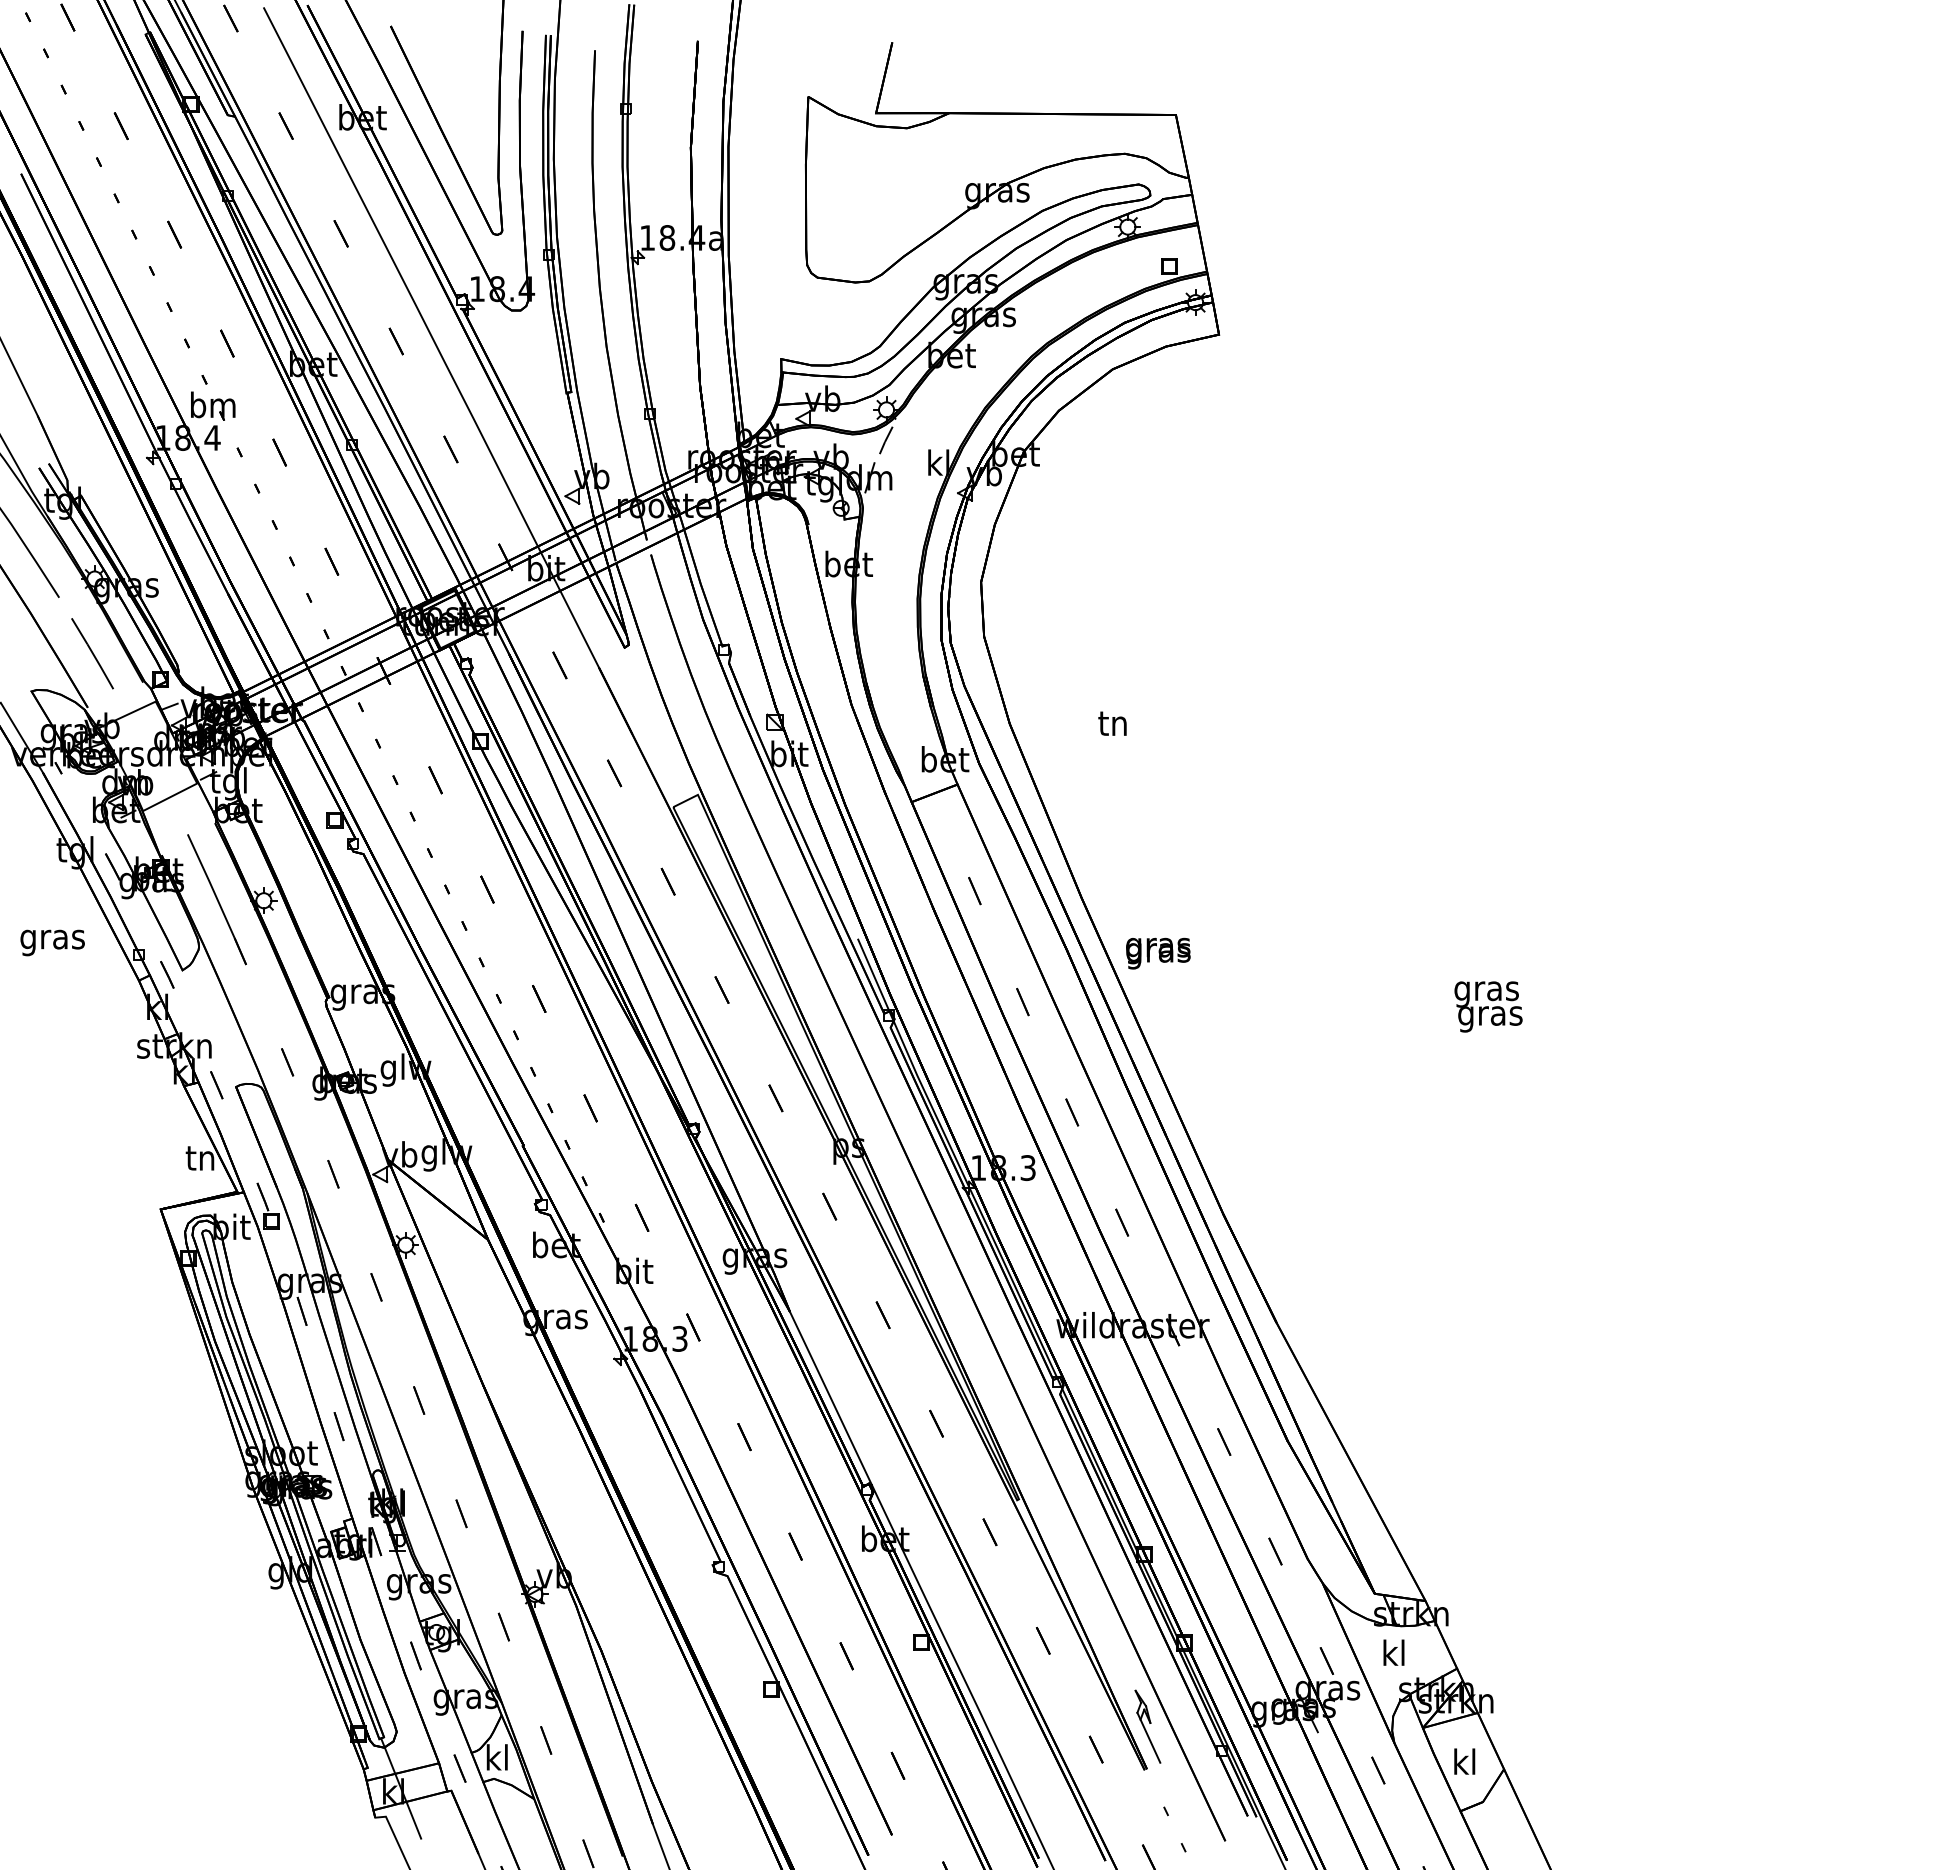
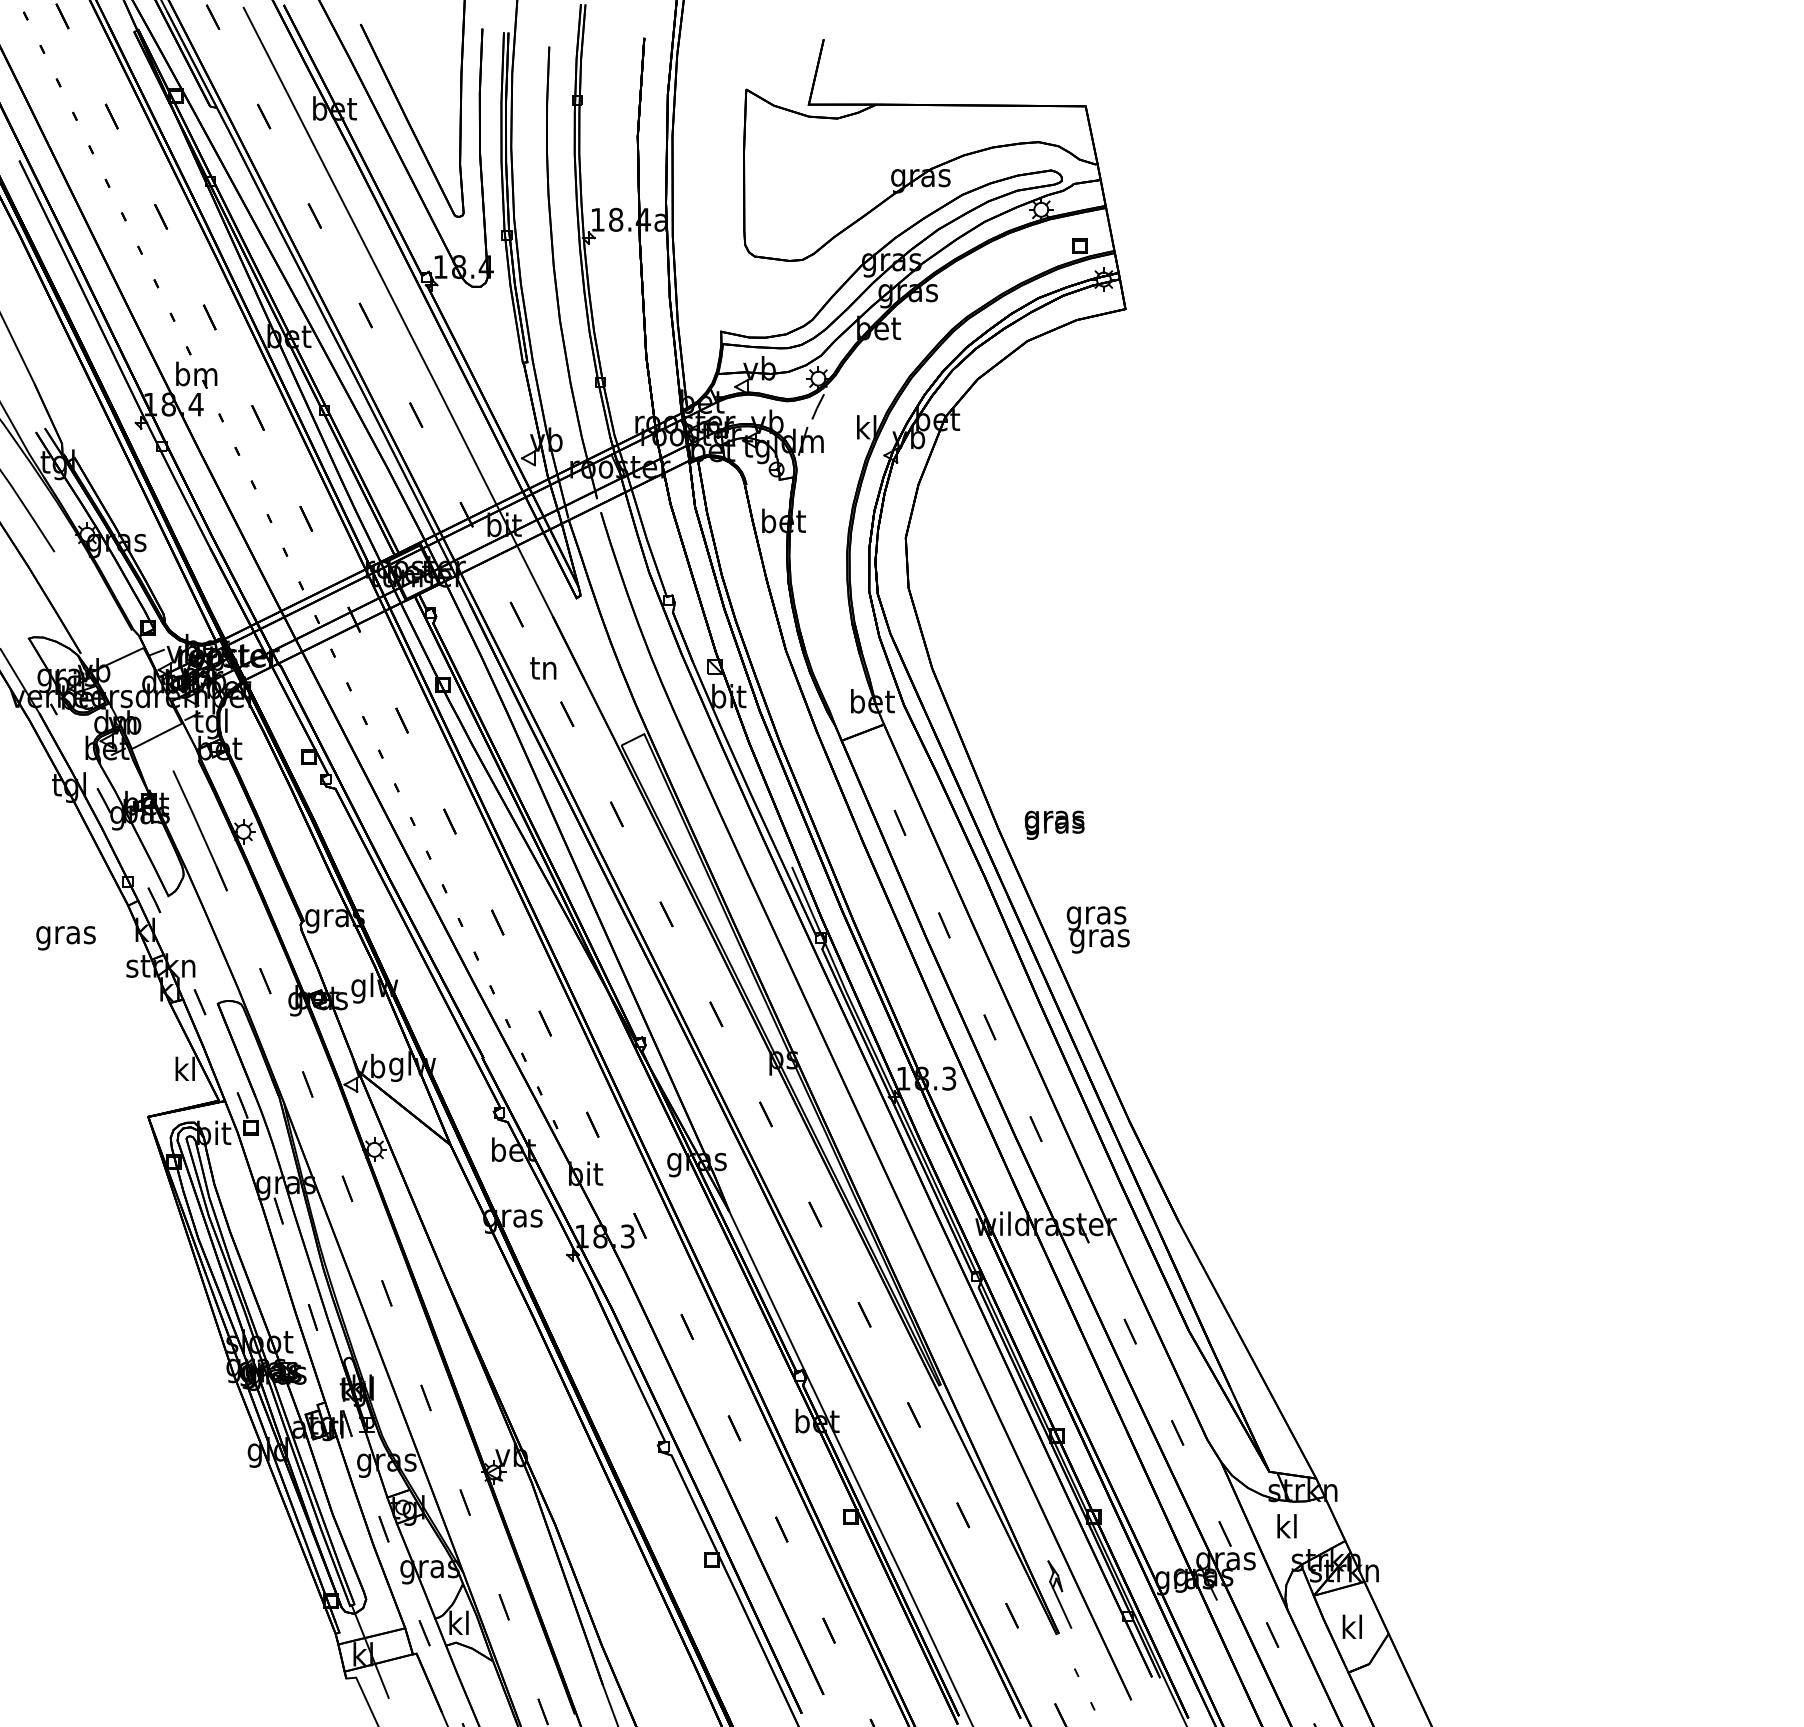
line: (92, 653) -> (85, 603), removed
text: (1112, 723) -> (543, 668), moved
text: (52, 942) -> (65, 937), moved
text: (1158, 953) -> (1054, 825), moved
text: (1488, 1006) -> (1098, 929), moved
text: (199, 1157) -> (184, 1068), tn -> kl

